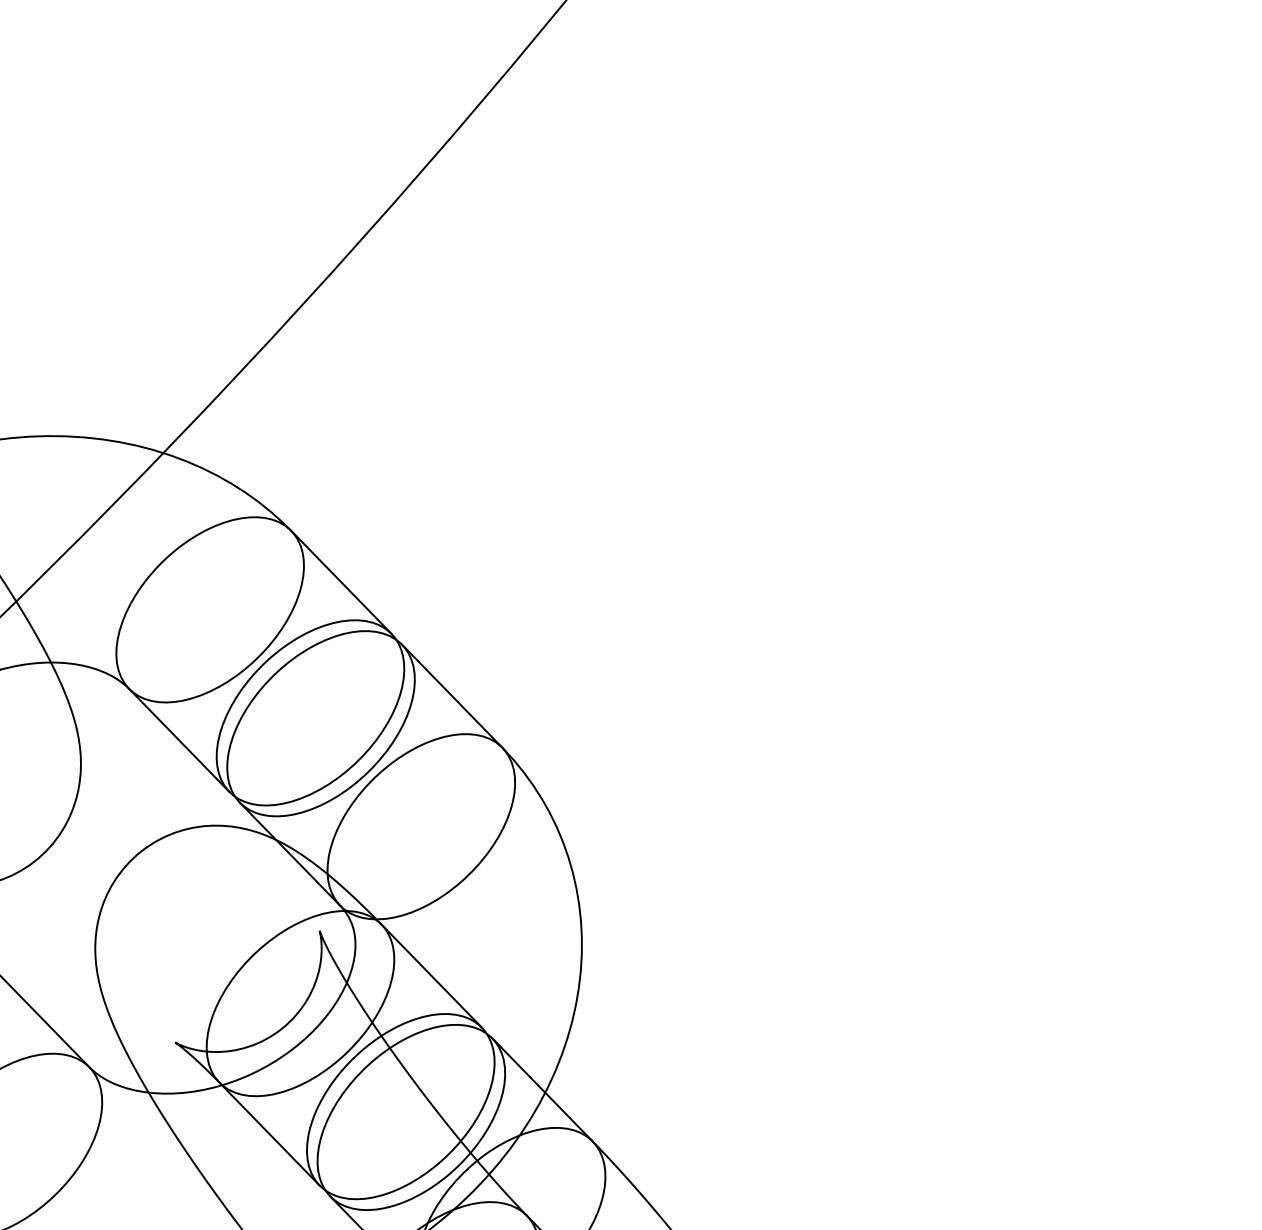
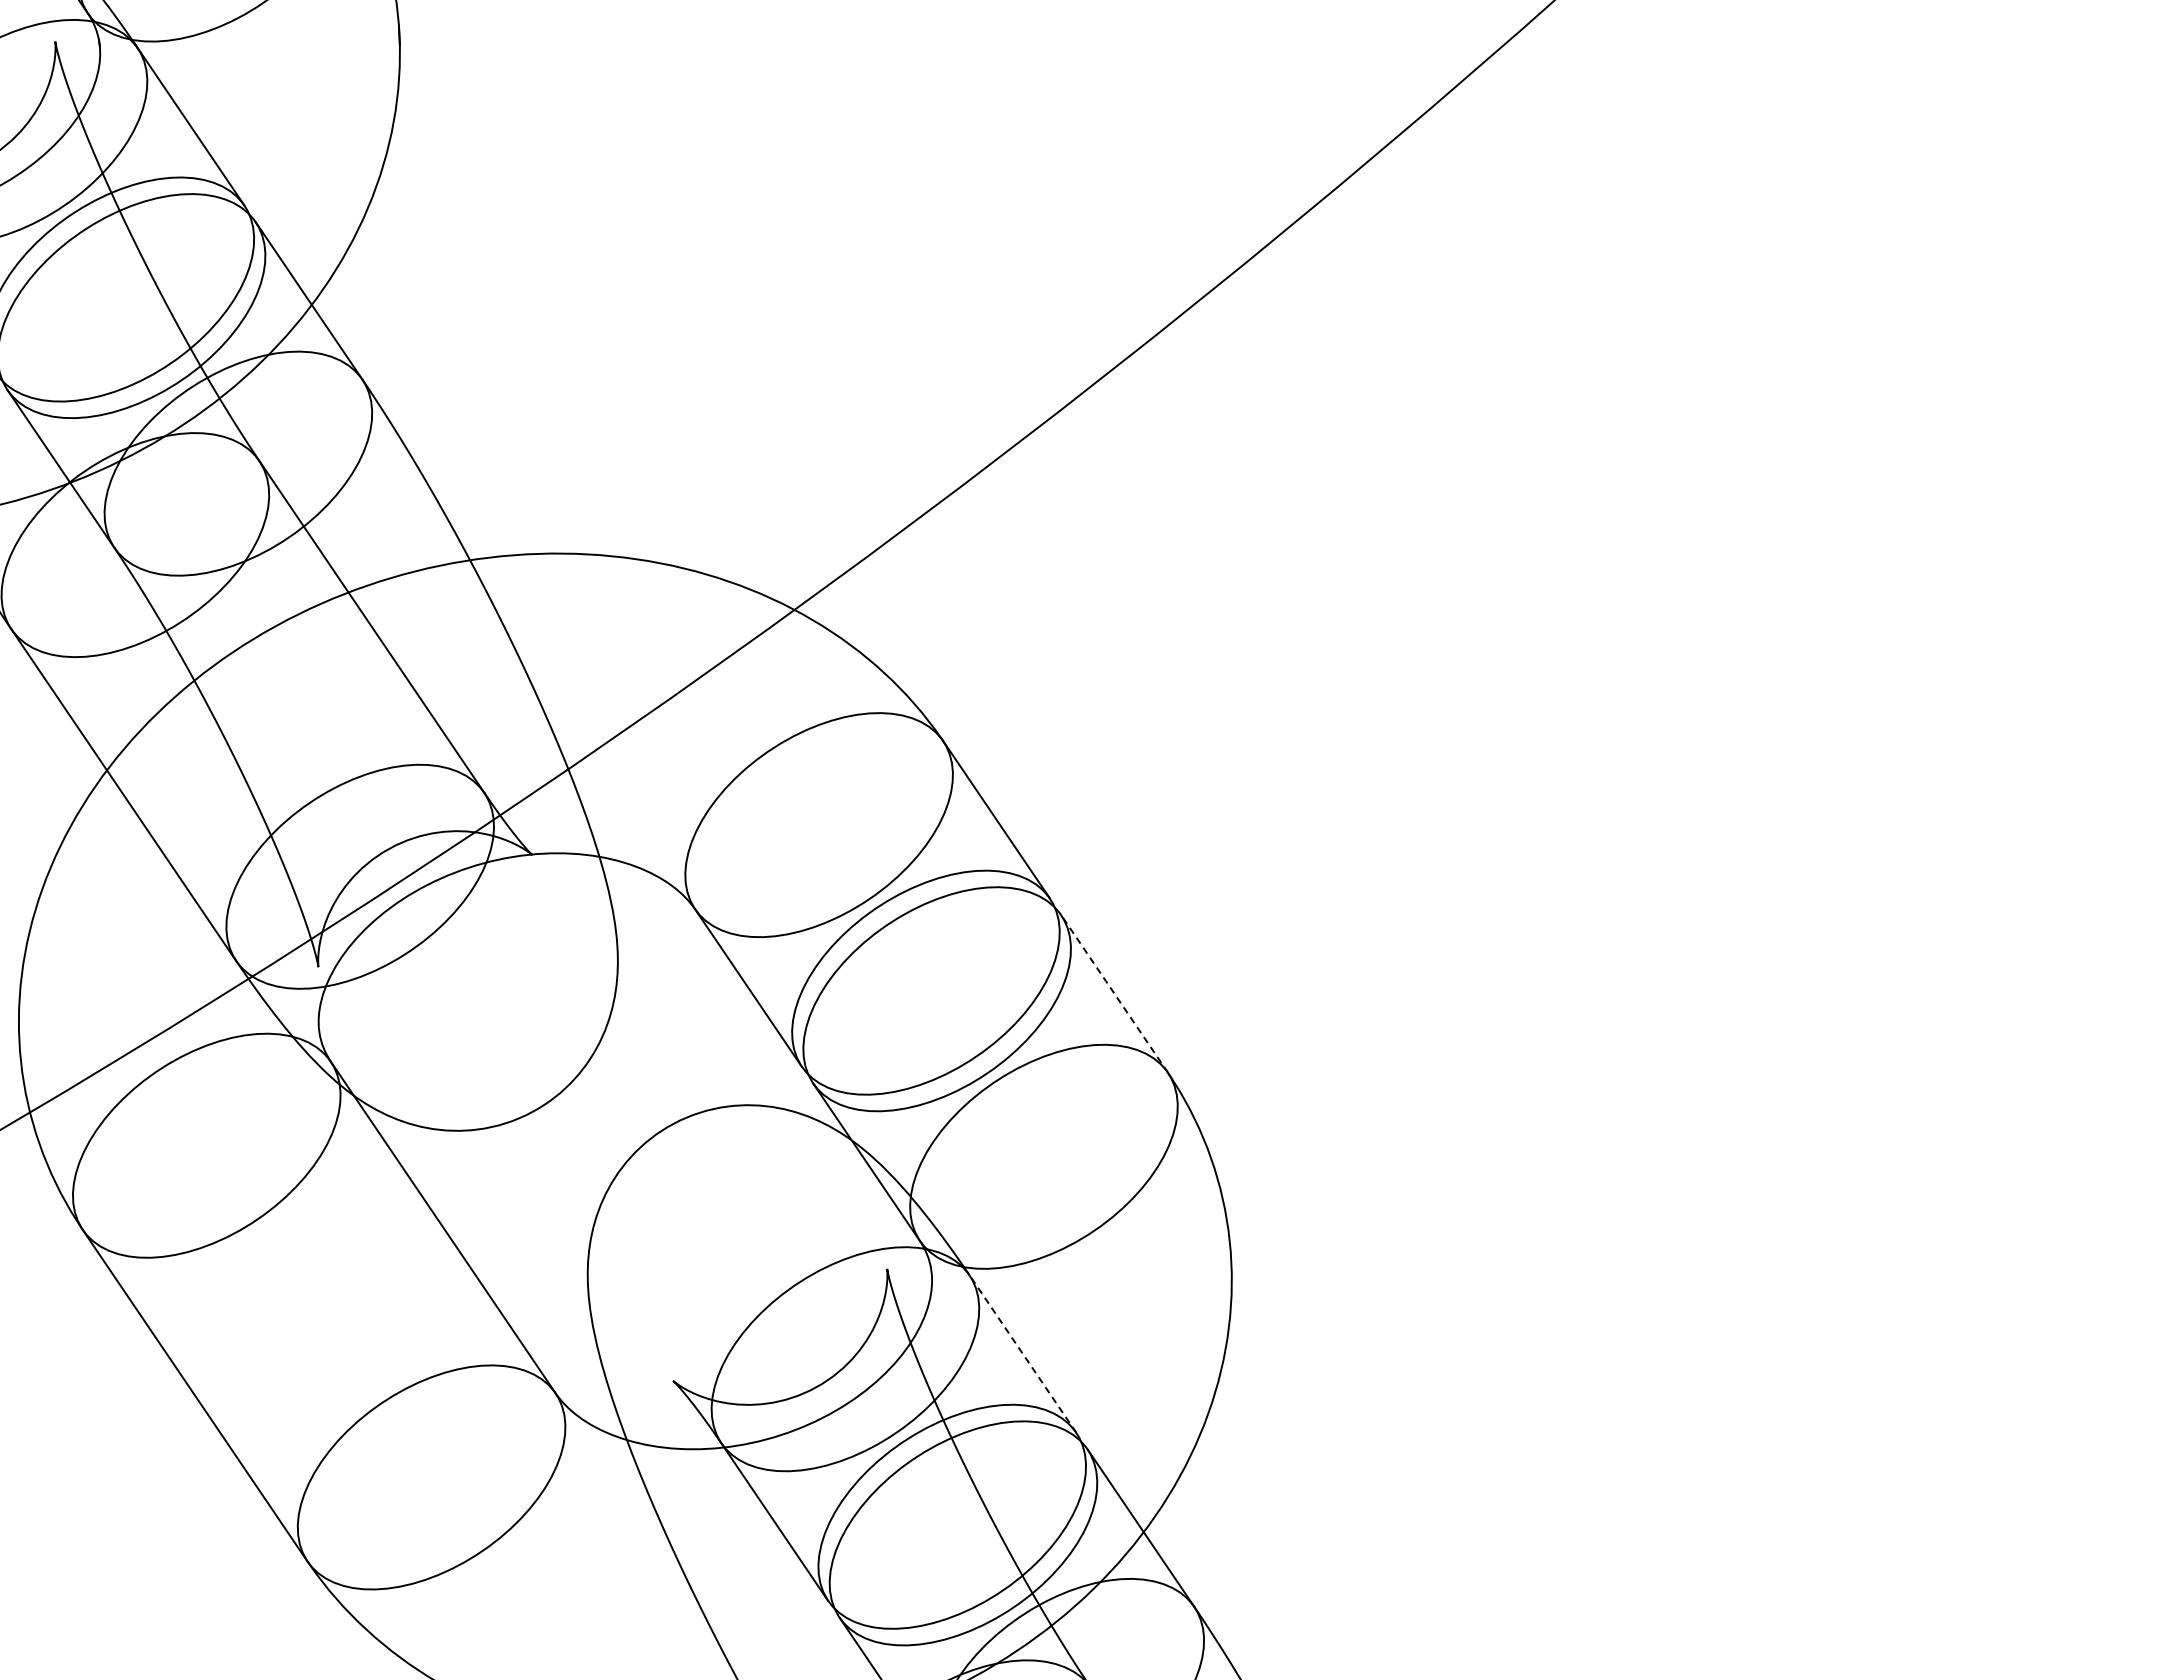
line: (452, 695) -> (1114, 993), solid -> dashed
line: (431, 975) -> (1022, 1353), solid -> dashed

